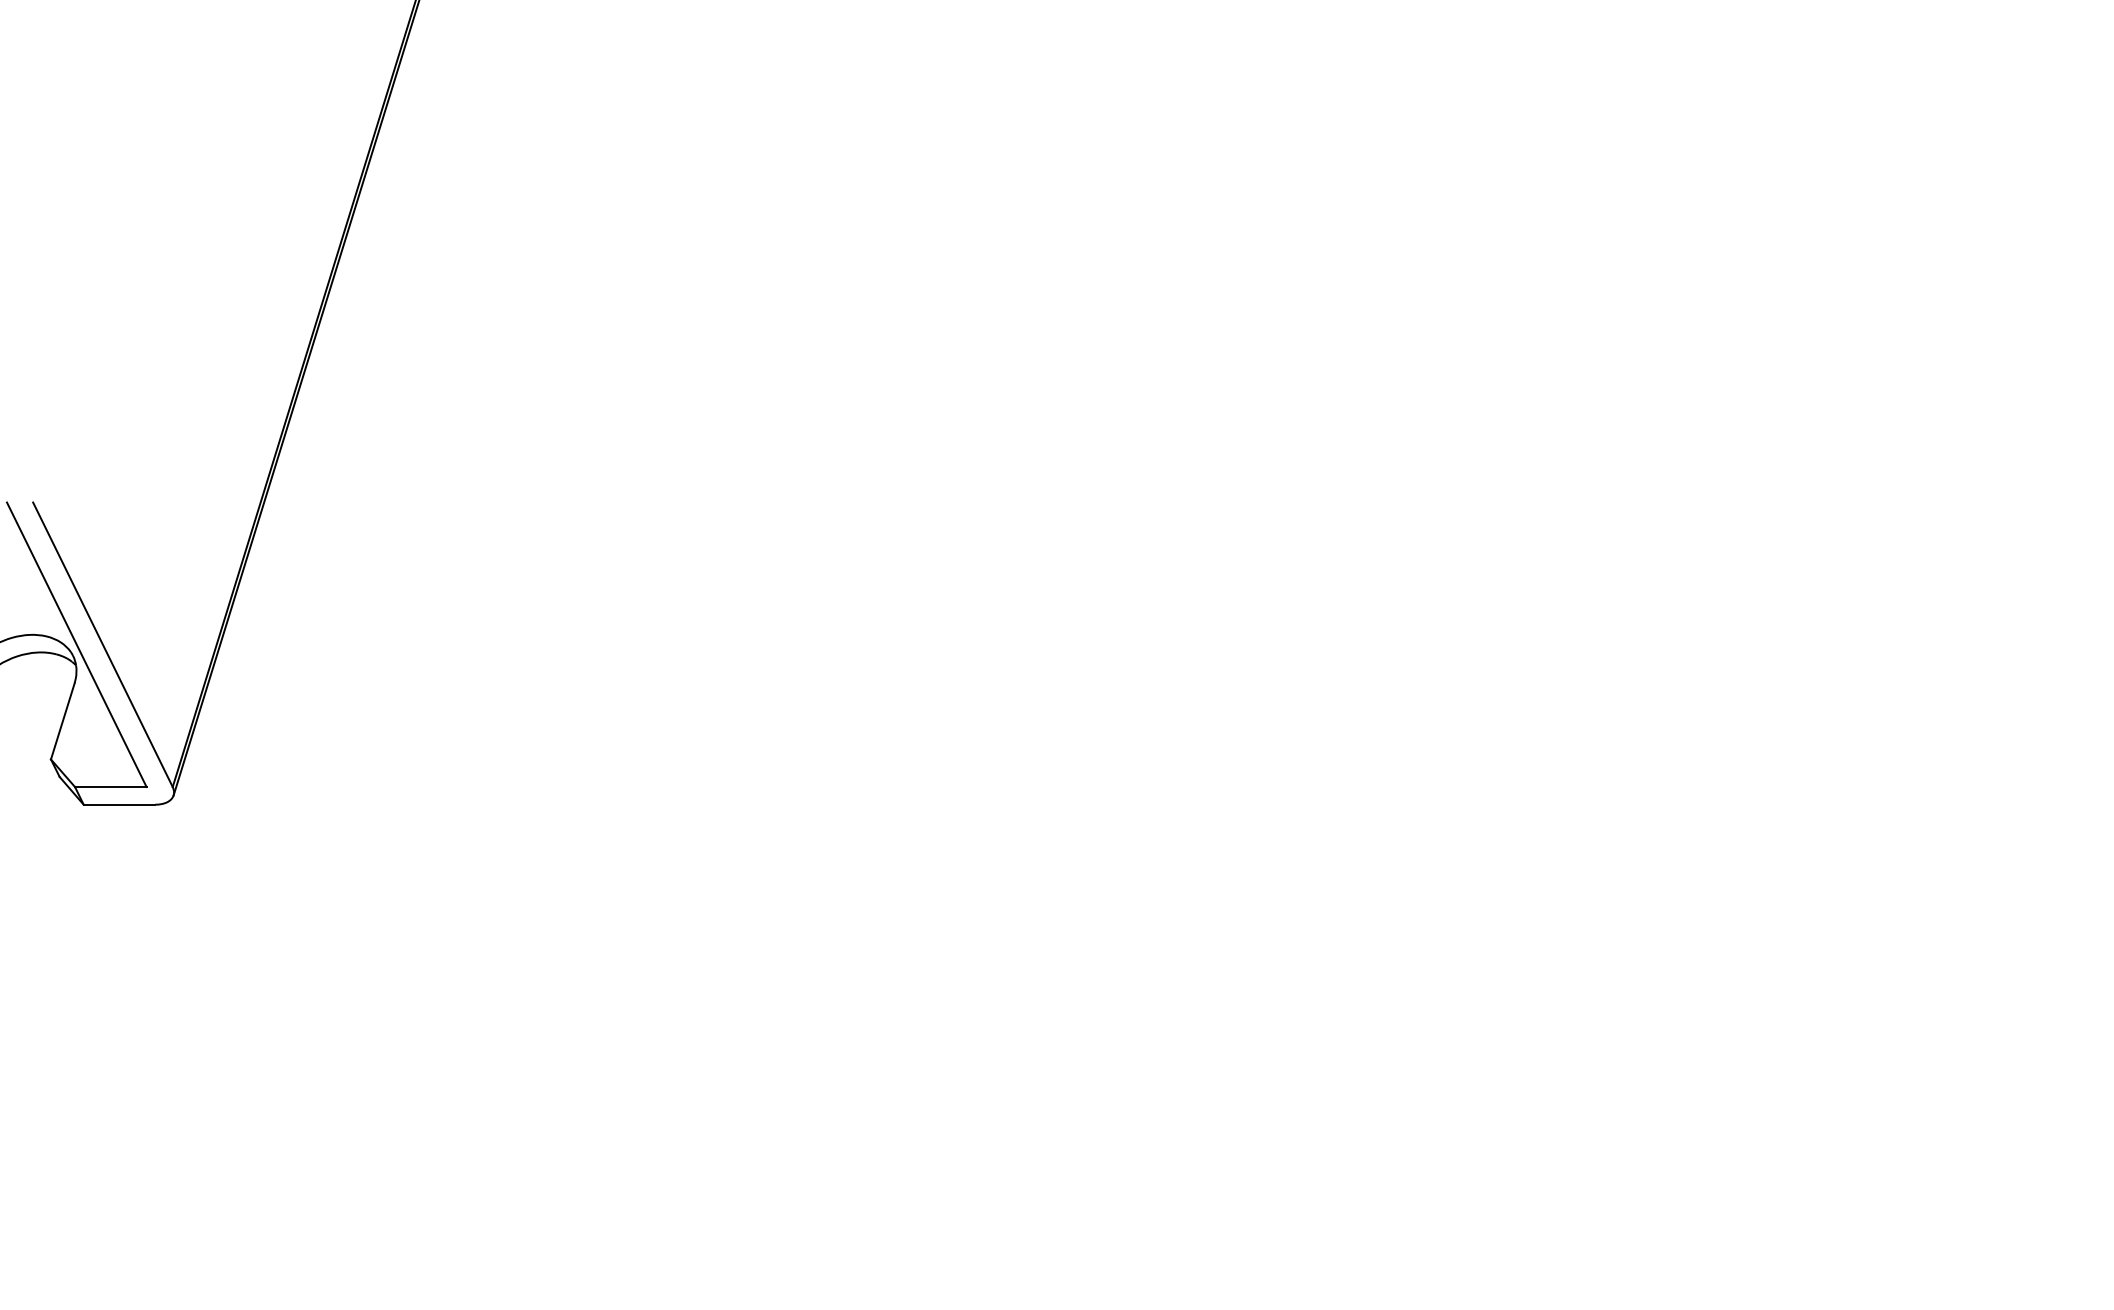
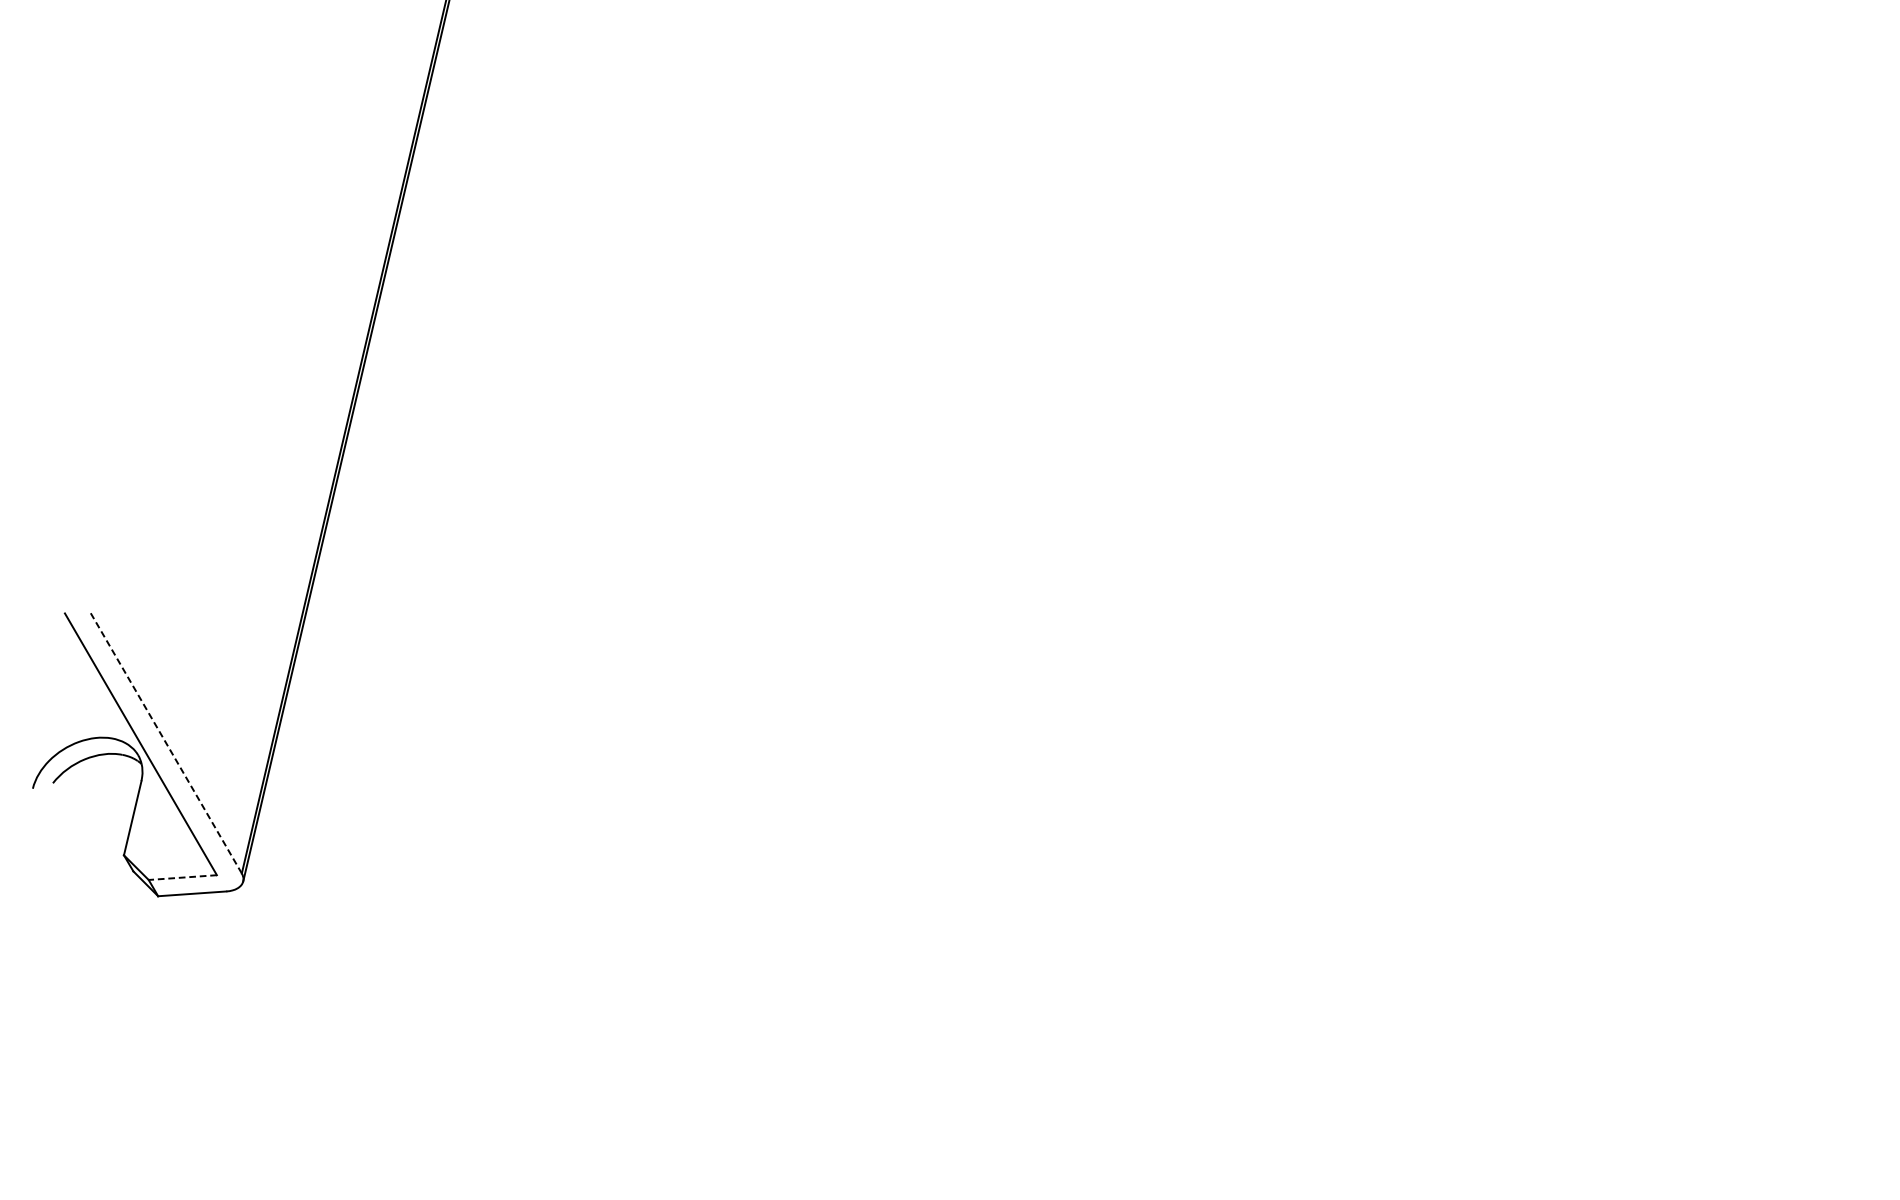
line: (102, 644) -> (165, 742), solid -> dashed
line: (110, 787) -> (182, 878), solid -> dashed

